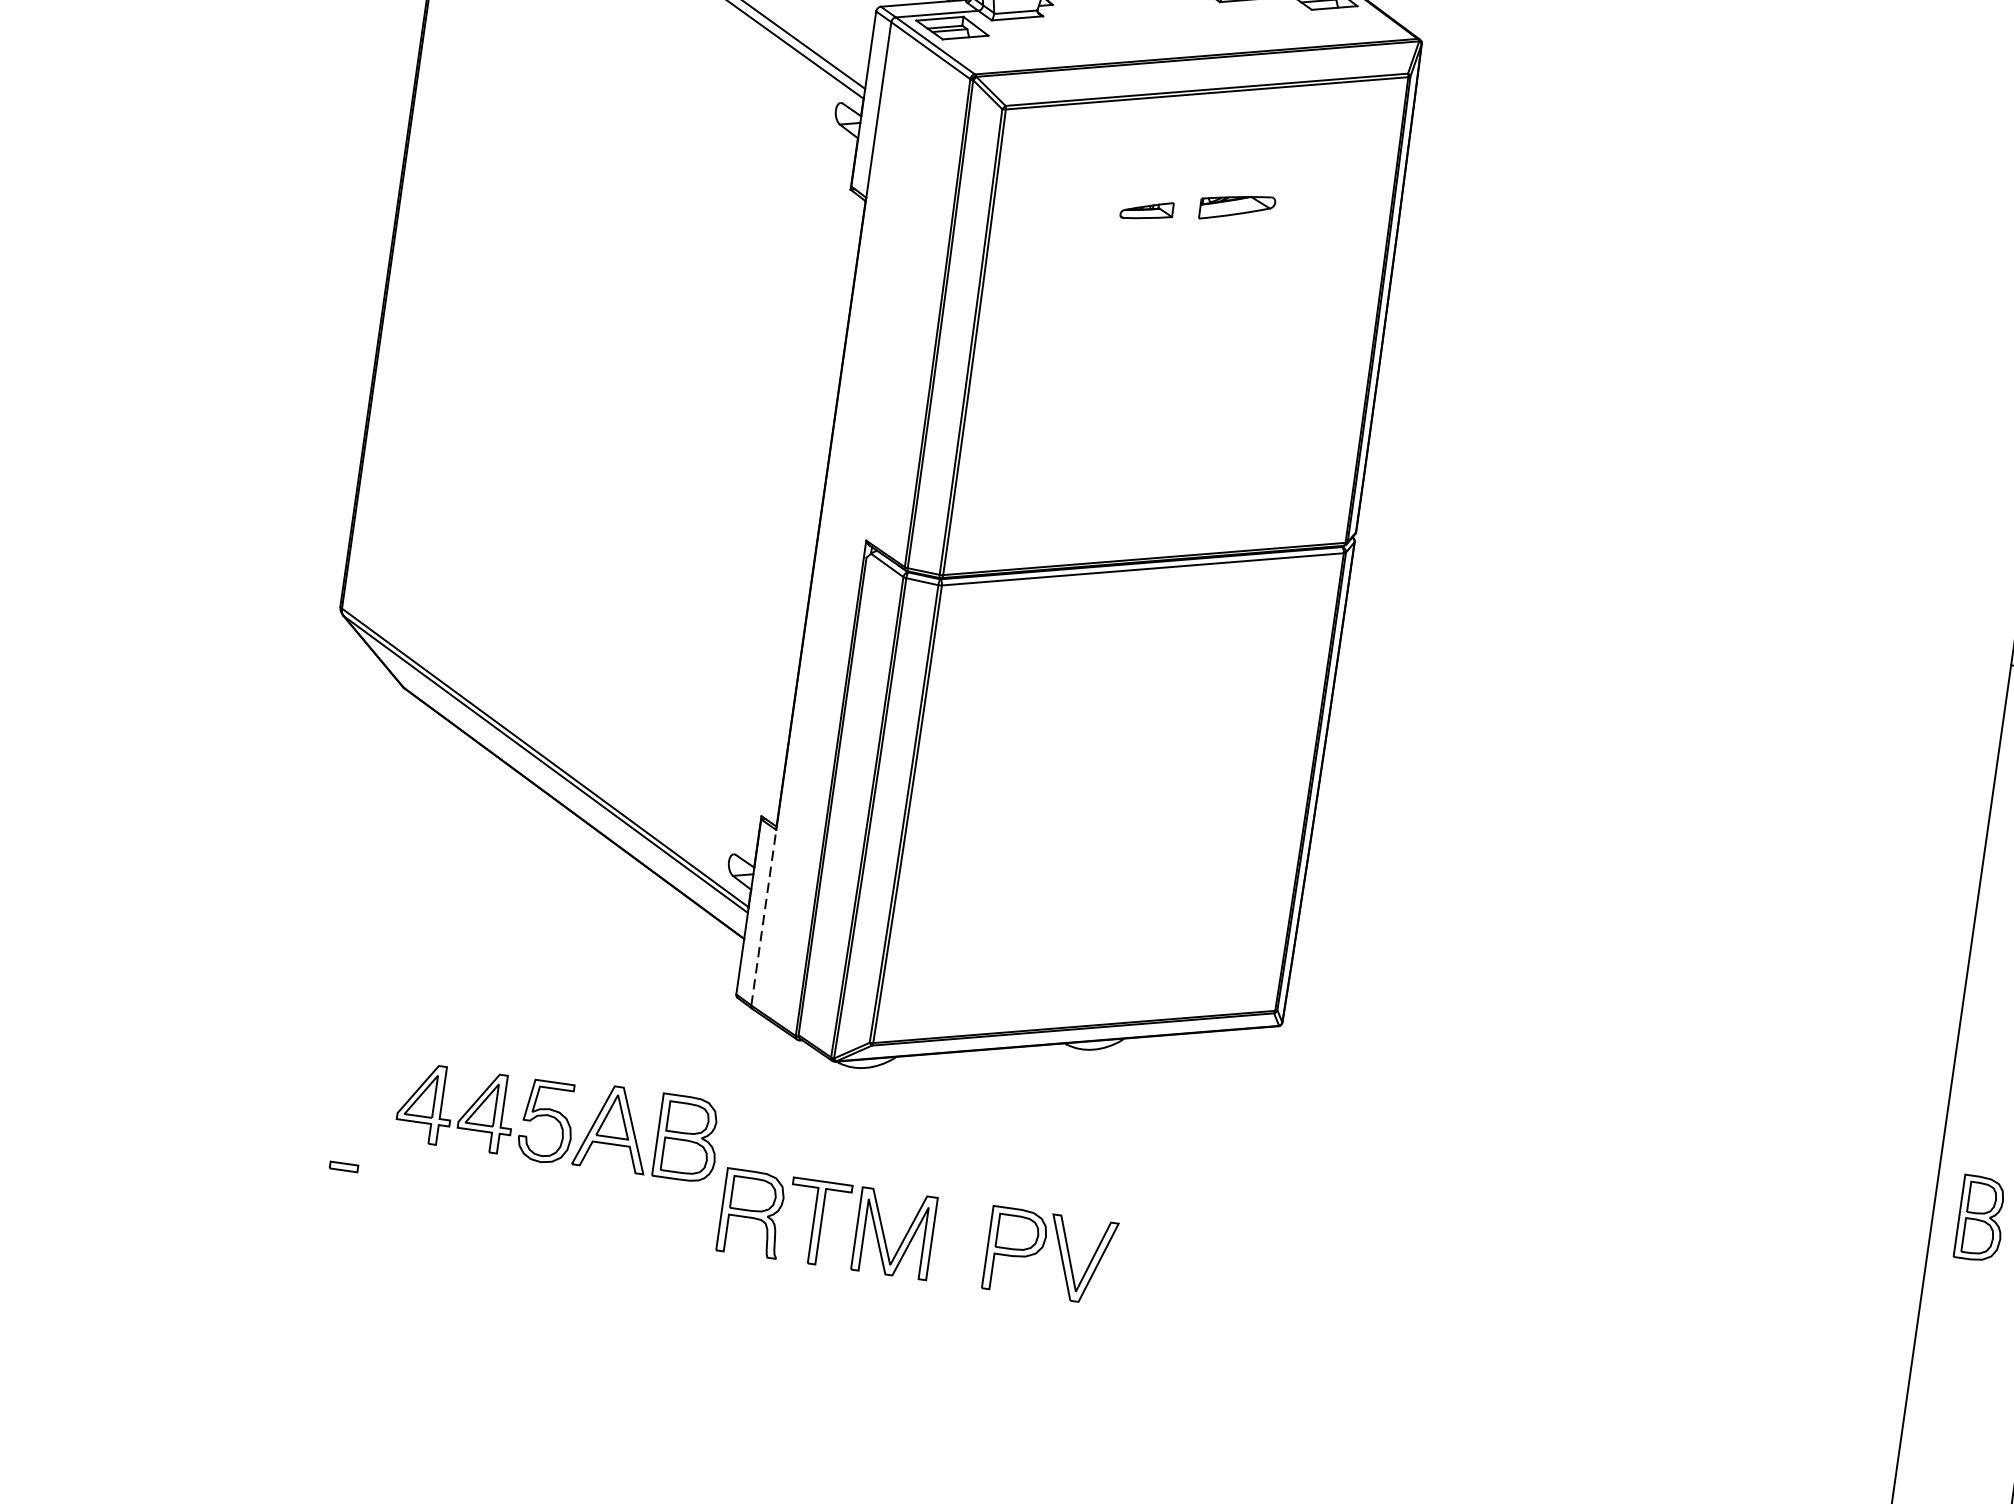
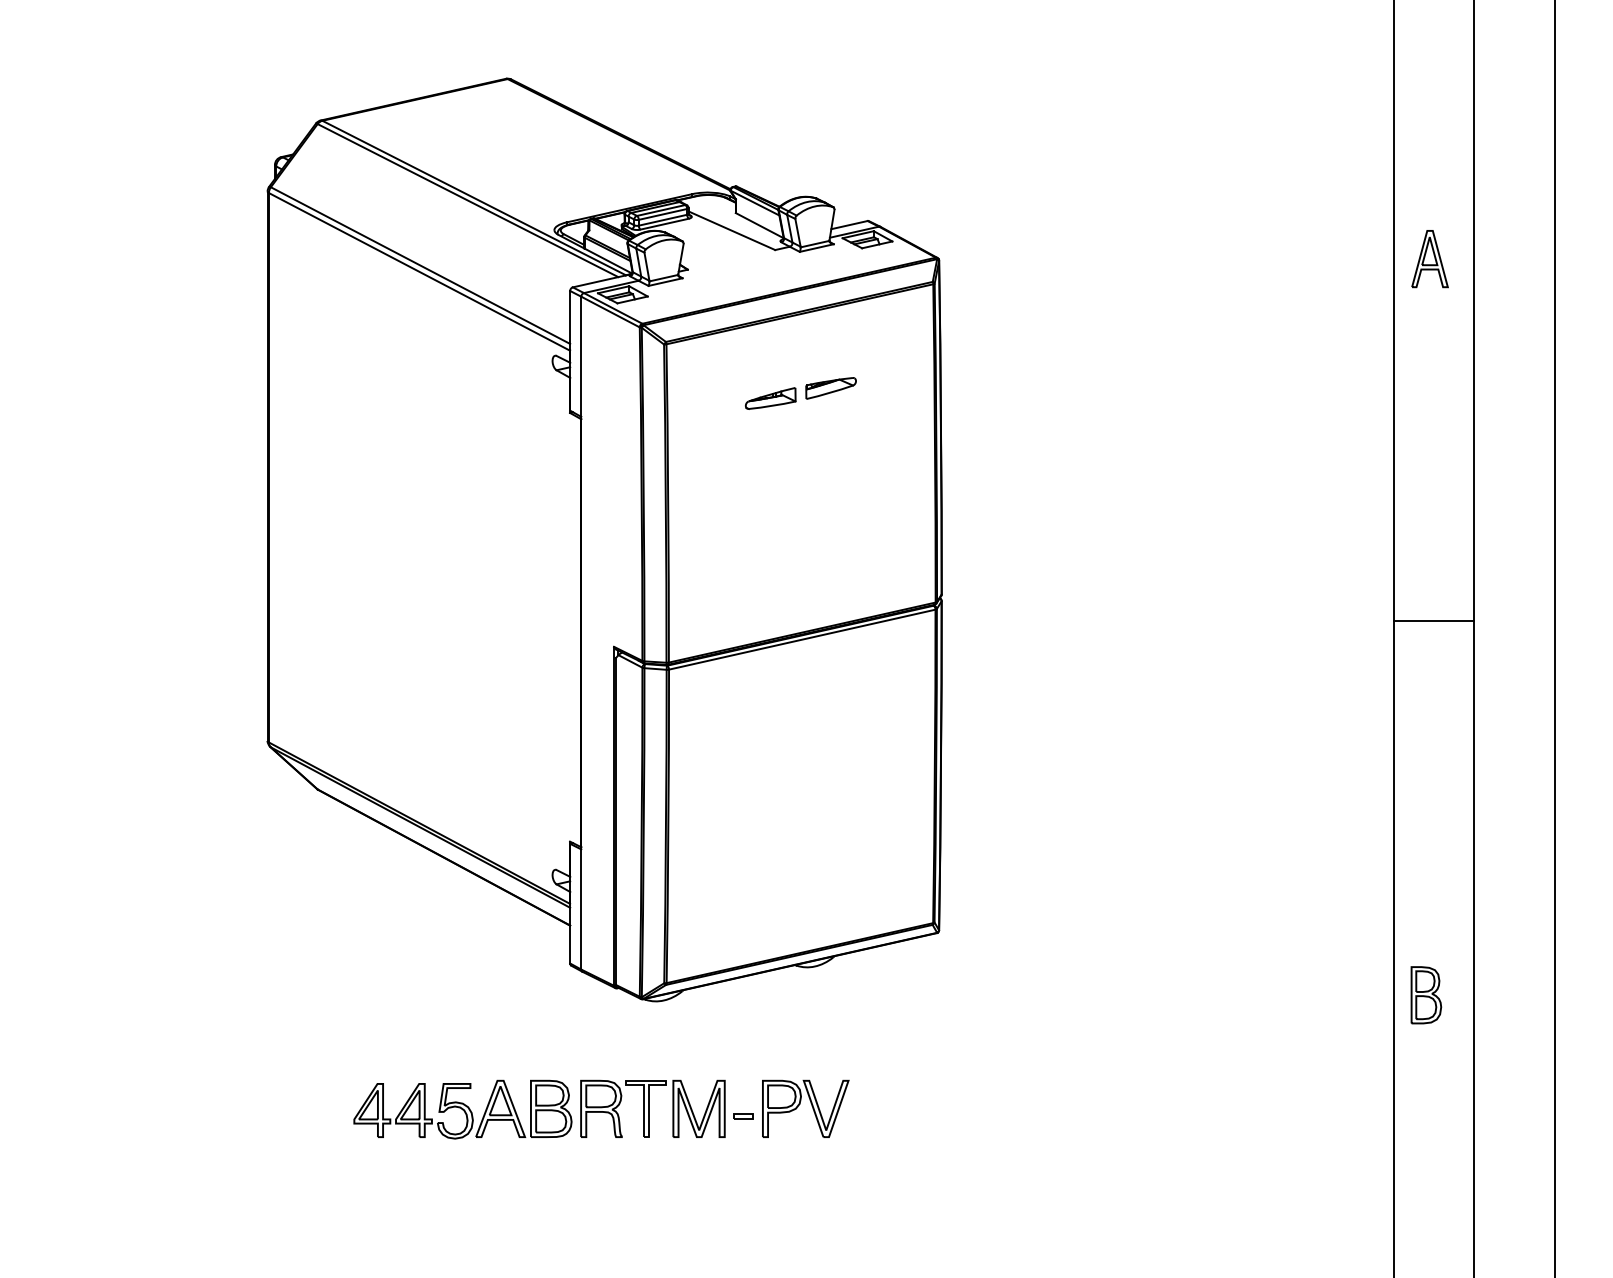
part: (1146, 210) -> (770, 398), size x1.43
line: (764, 916) -> (581, 908), dashed -> solid
part: (557, 1121) -> (462, 1109), moved
part: (343, 1166) -> (743, 1116), moved

